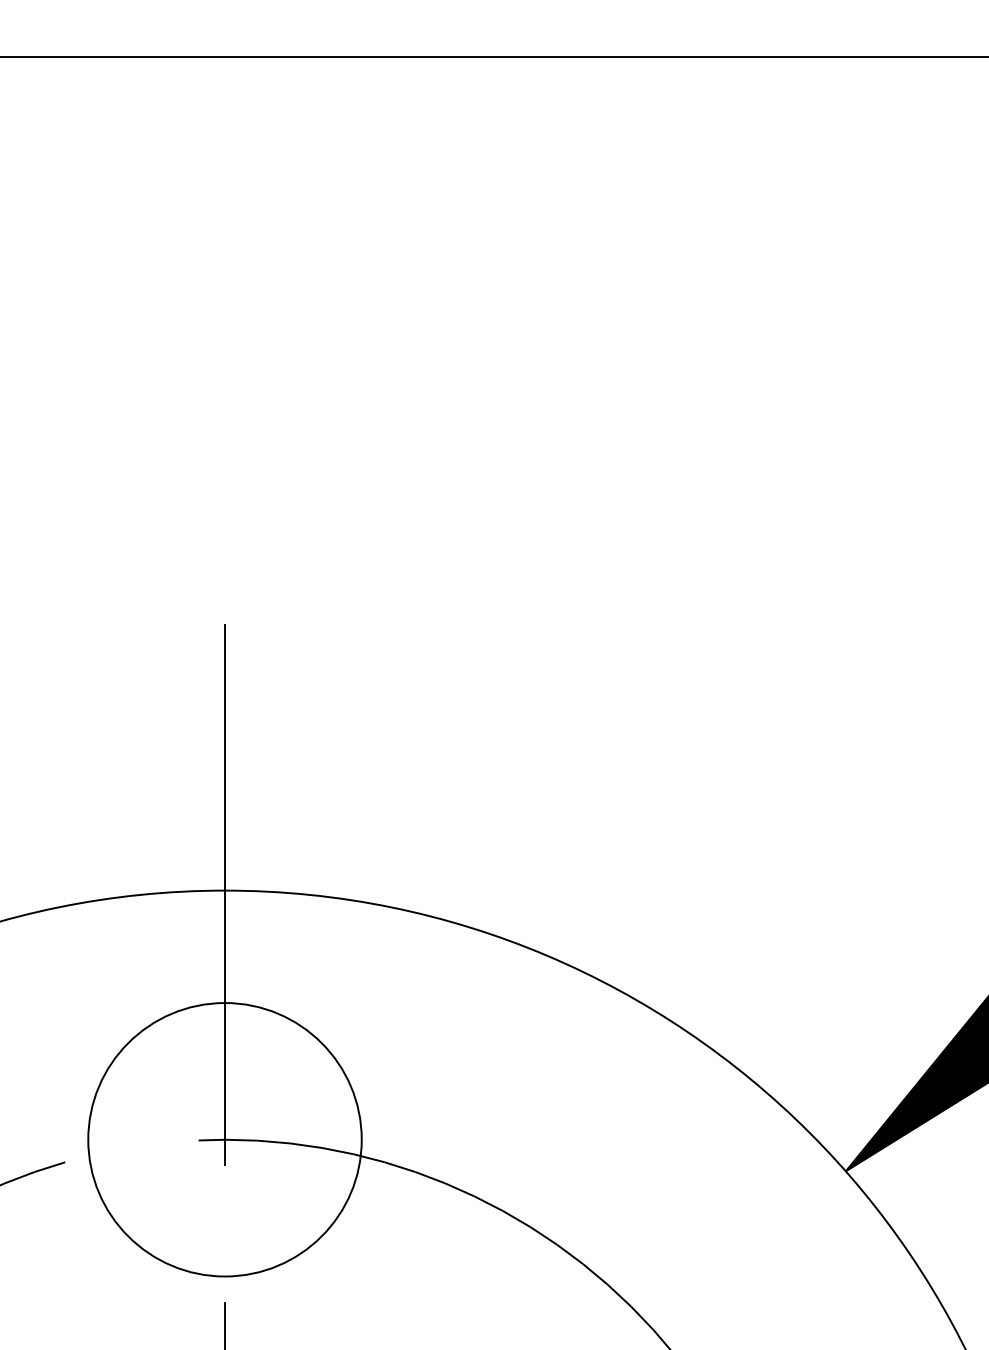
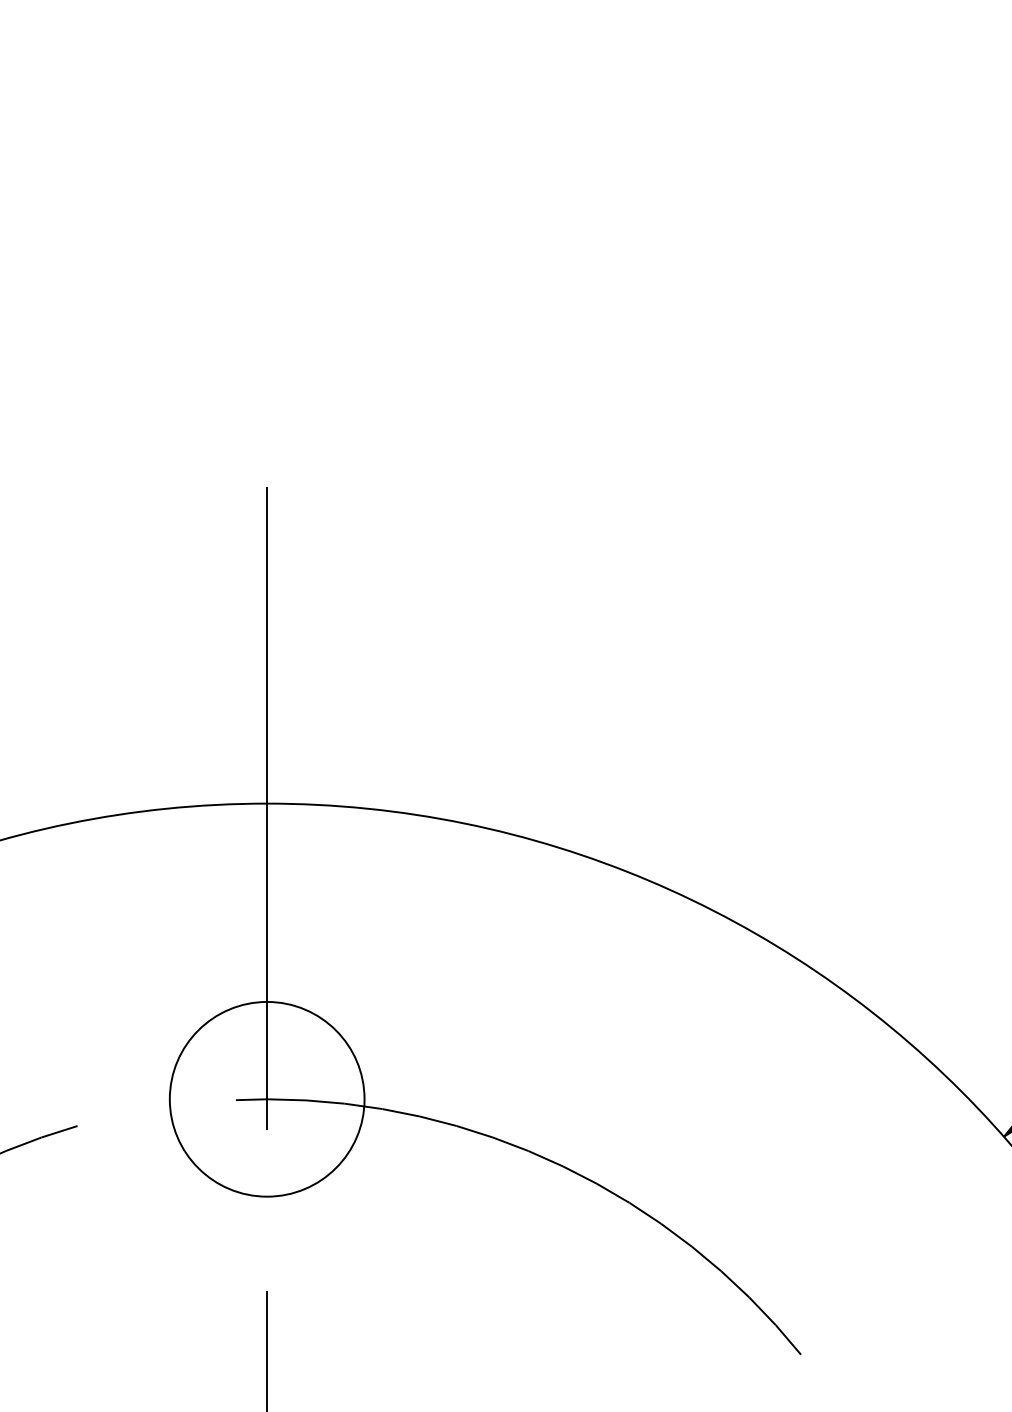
circle: (224, 1139) -> (266, 1098), size x0.6

